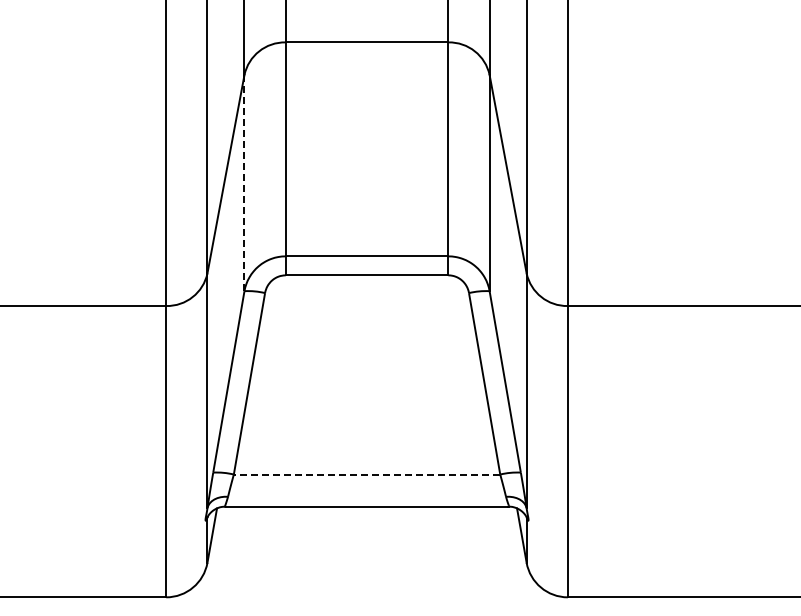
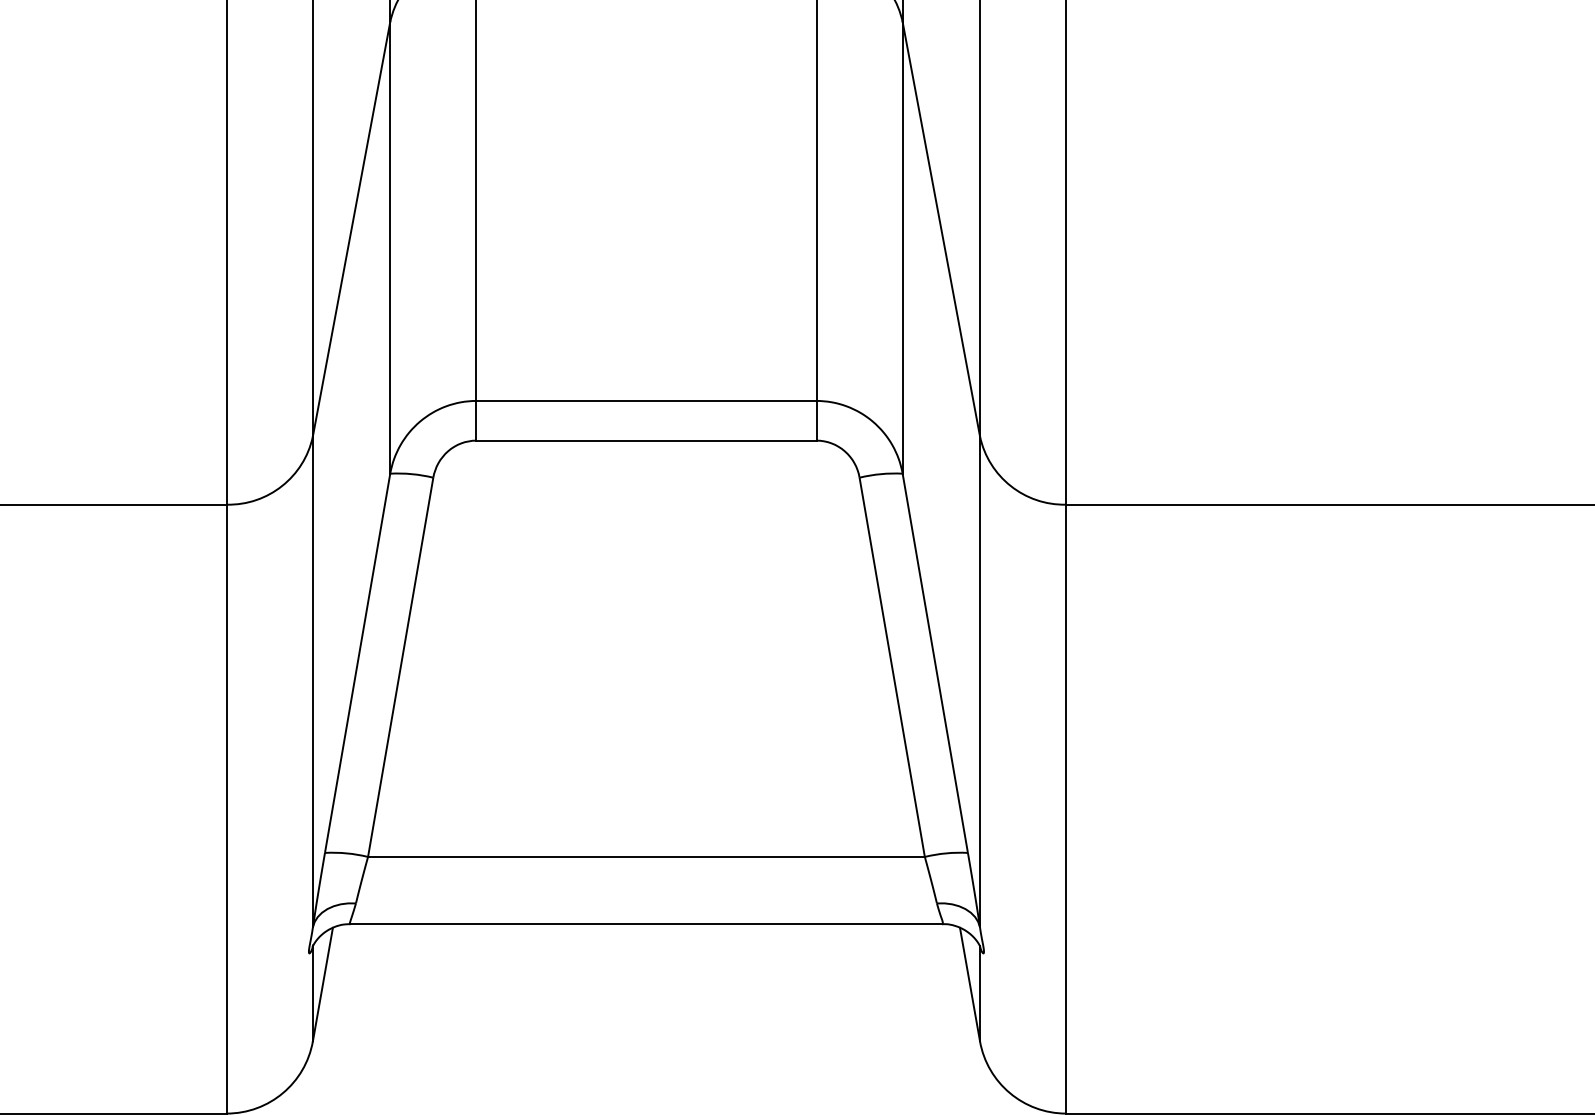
line: (244, 182) -> (390, 246), dashed -> solid
line: (366, 474) -> (645, 856), dashed -> solid

